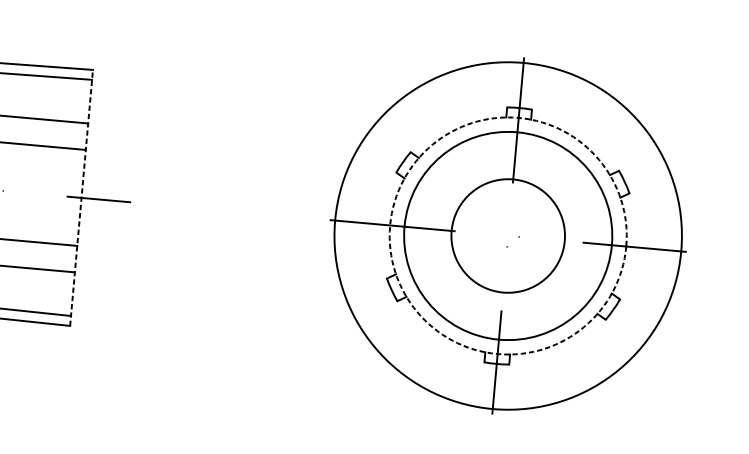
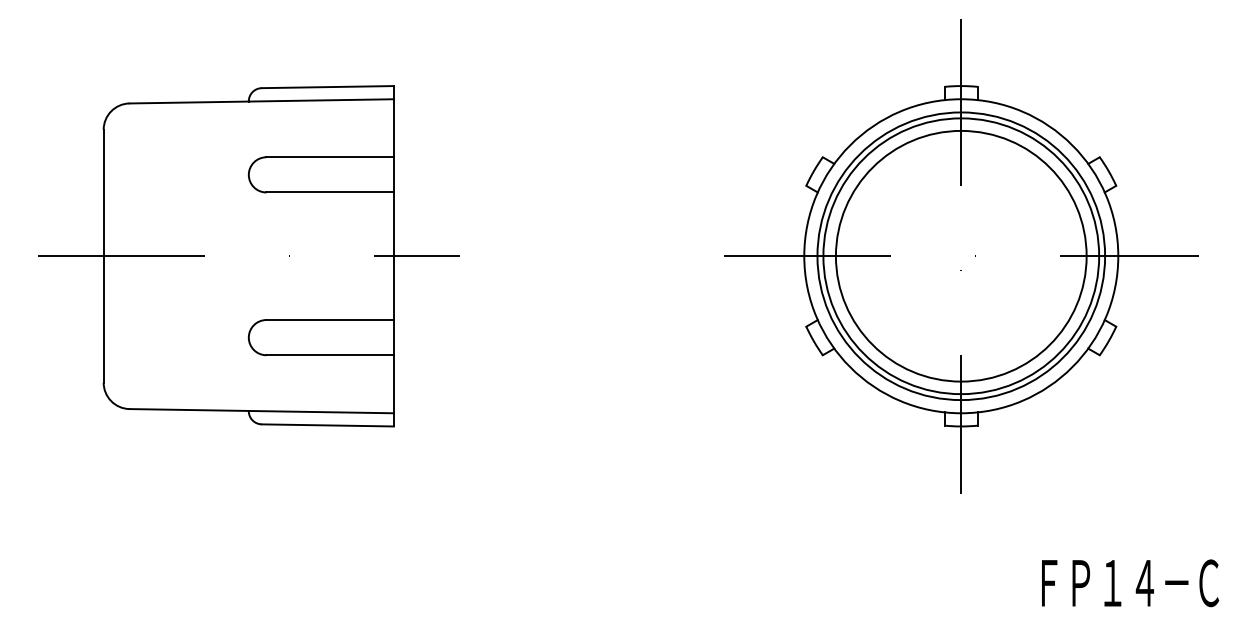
line: (81, 197) -> (393, 255), dashed -> solid
circle: (507, 235) -> (960, 255), size x1.67
circle: (508, 236) -> (961, 256), dashed -> solid
circle: (508, 236) -> (961, 256), size x0.62

